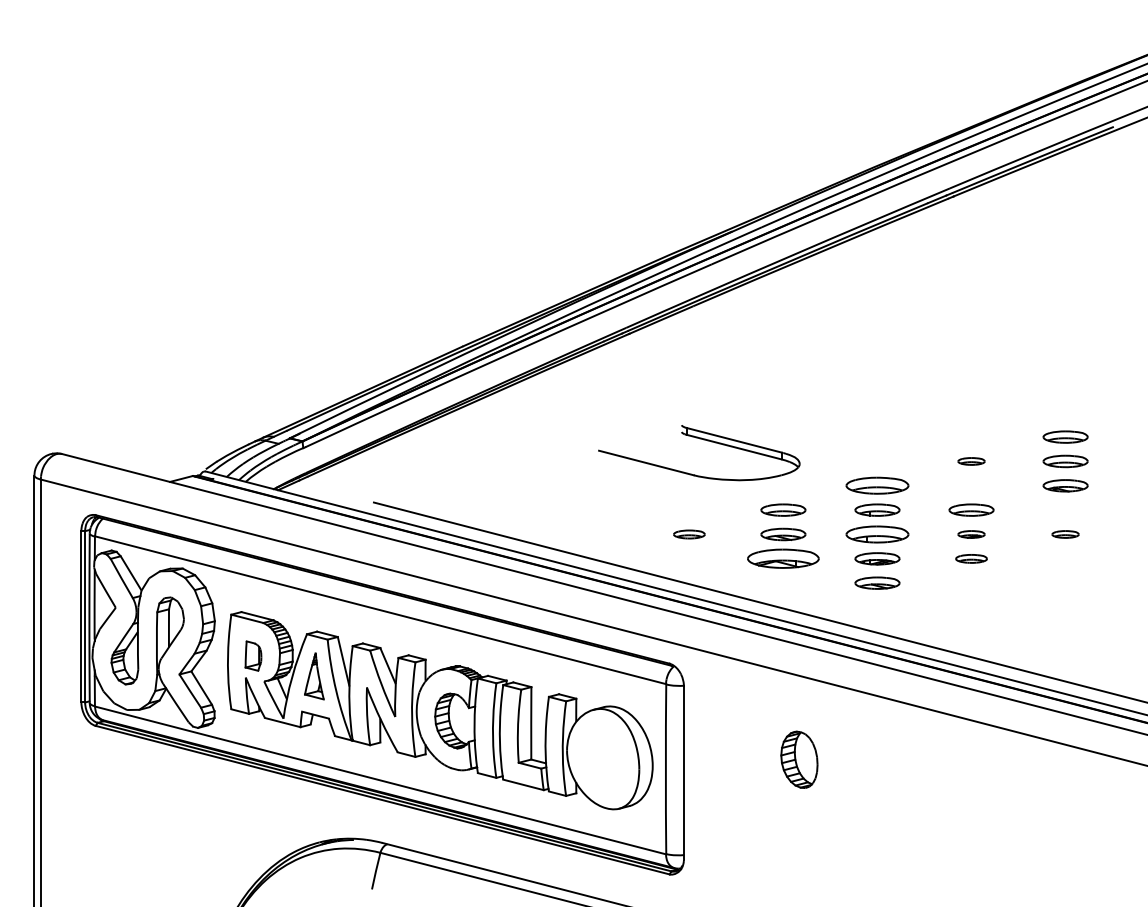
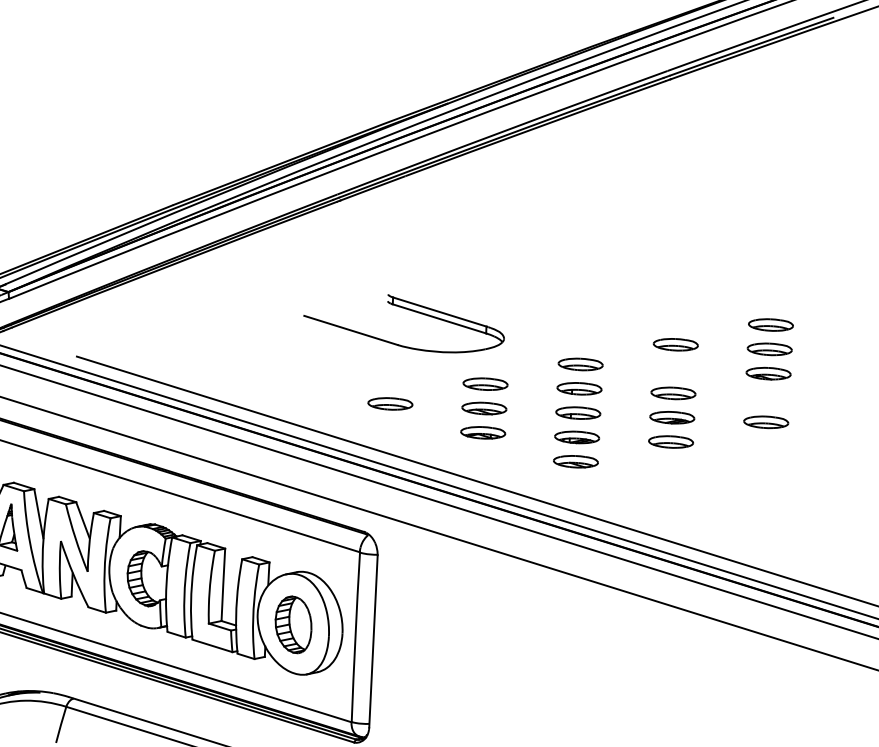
part: (971, 461) -> (675, 344), size x1.67
part: (877, 485) -> (580, 364), size x0.71
part: (689, 534) -> (390, 403), size x1.43
part: (877, 534) -> (578, 413), size x0.71
part: (971, 534) -> (672, 417), size x1.67
part: (1065, 534) -> (766, 422), size x1.67
part: (783, 558) -> (483, 432), size x0.62
part: (971, 558) -> (671, 441), size x1.43
part: (799, 759) -> (293, 624), moved

